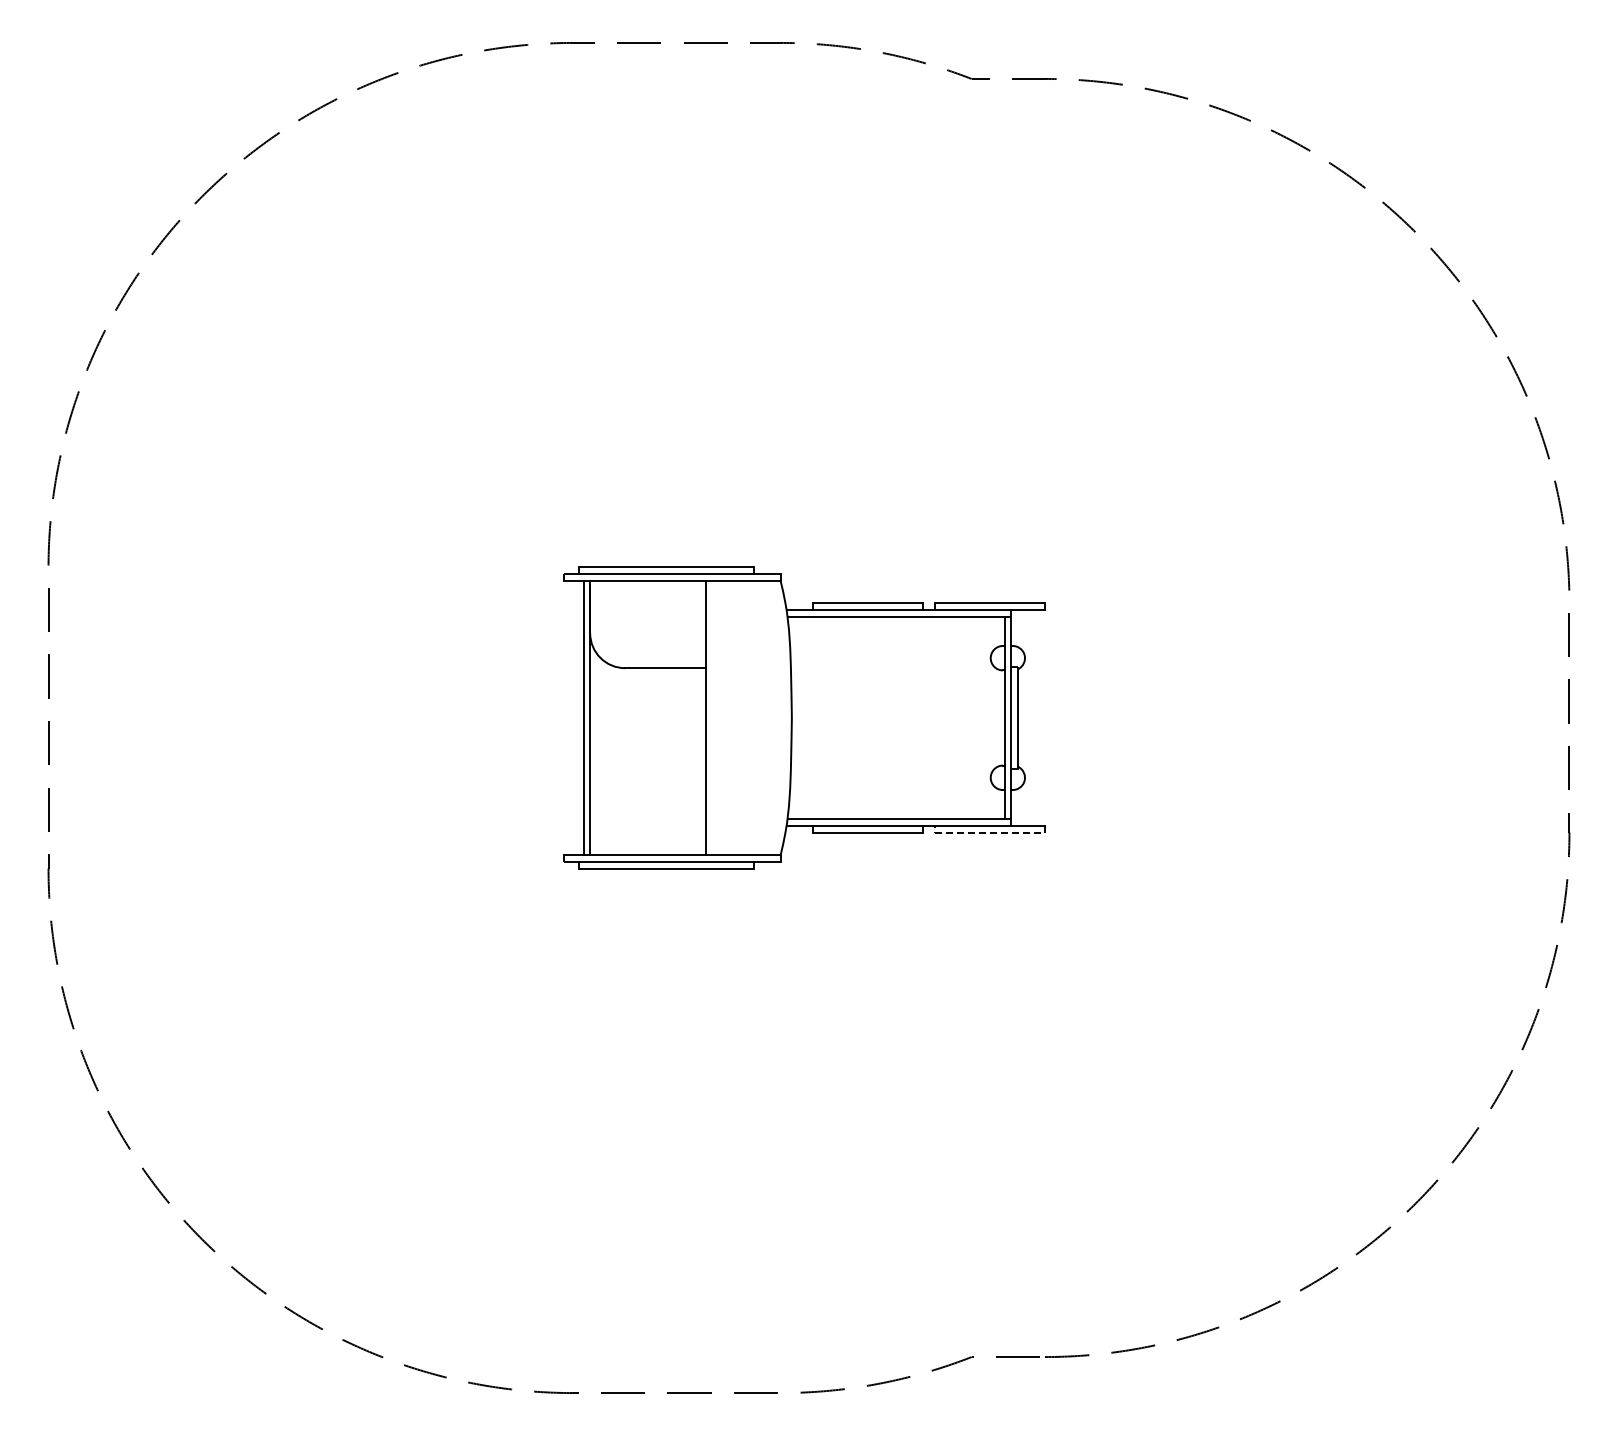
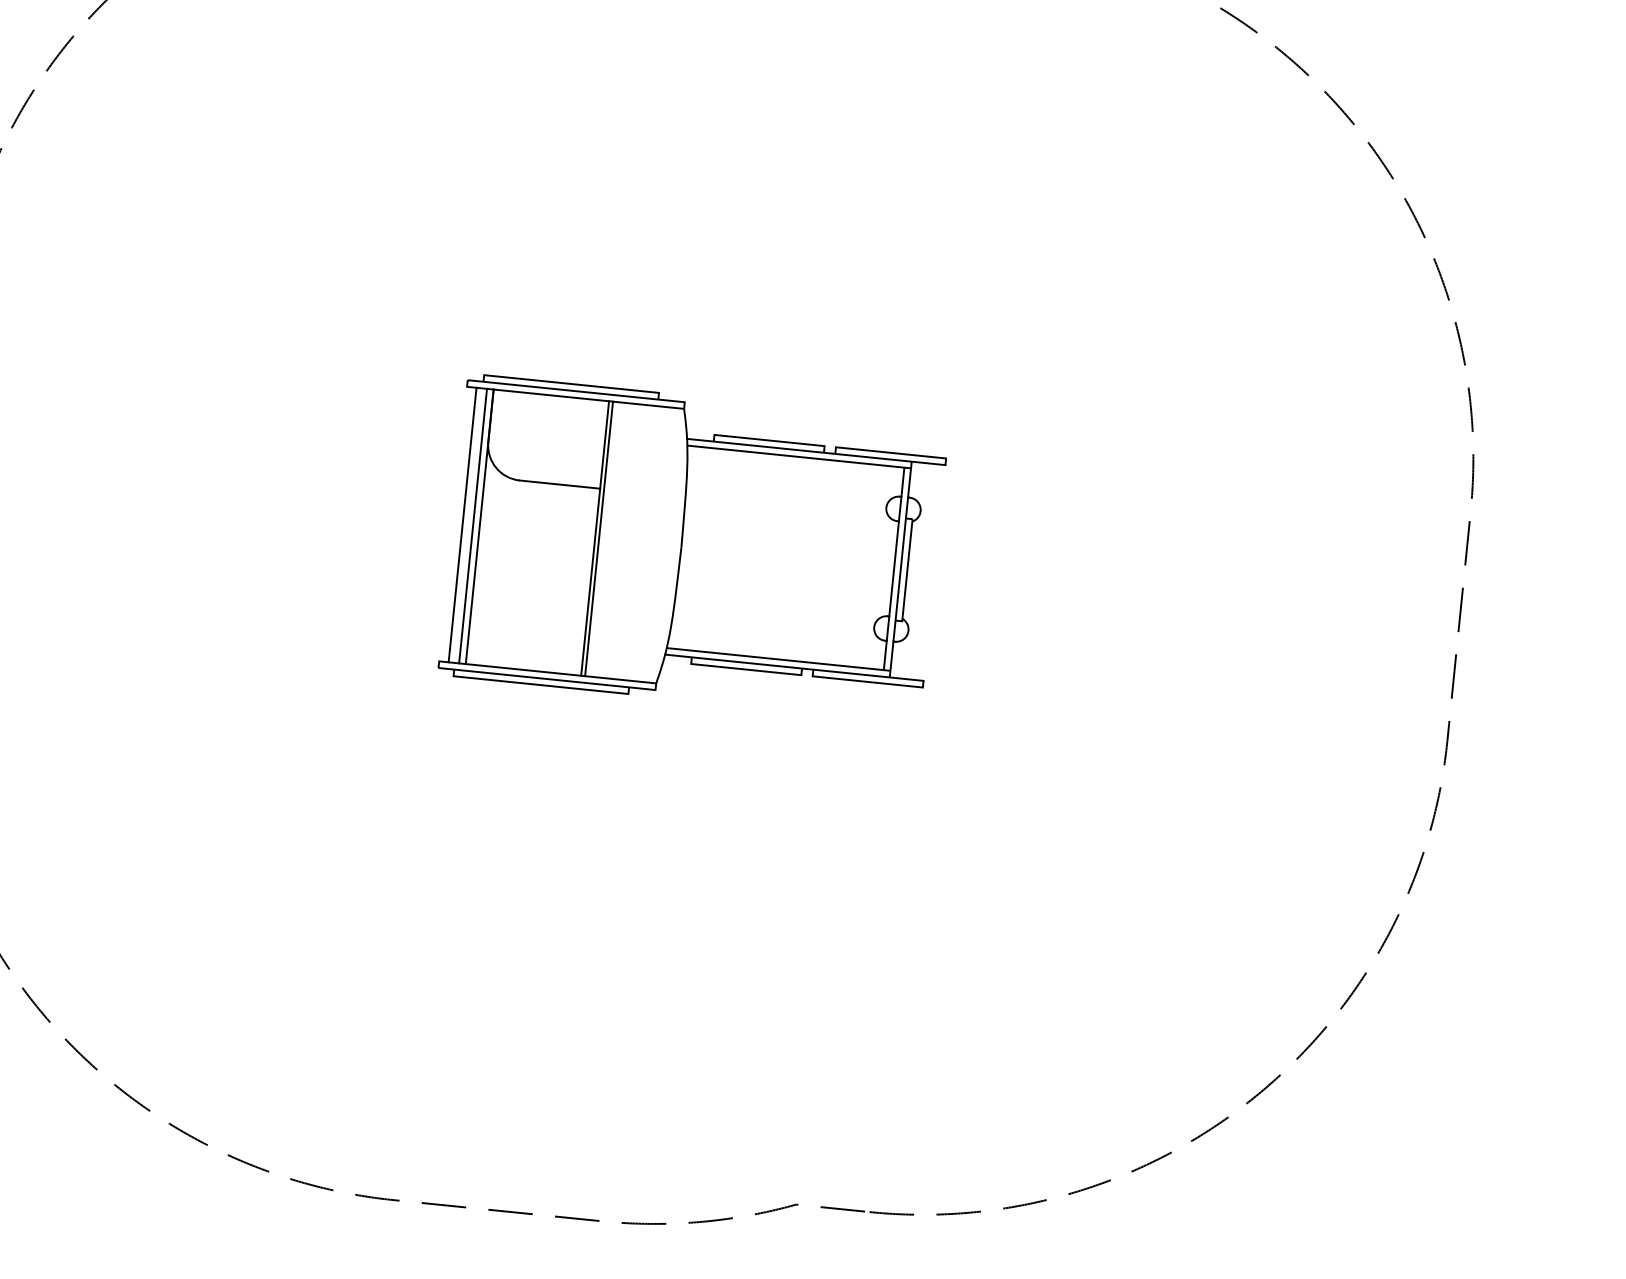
line: (573, 717) -> (463, 524), added
line: (709, 717) -> (599, 538), added
line: (989, 832) -> (867, 681), dashed -> solid

